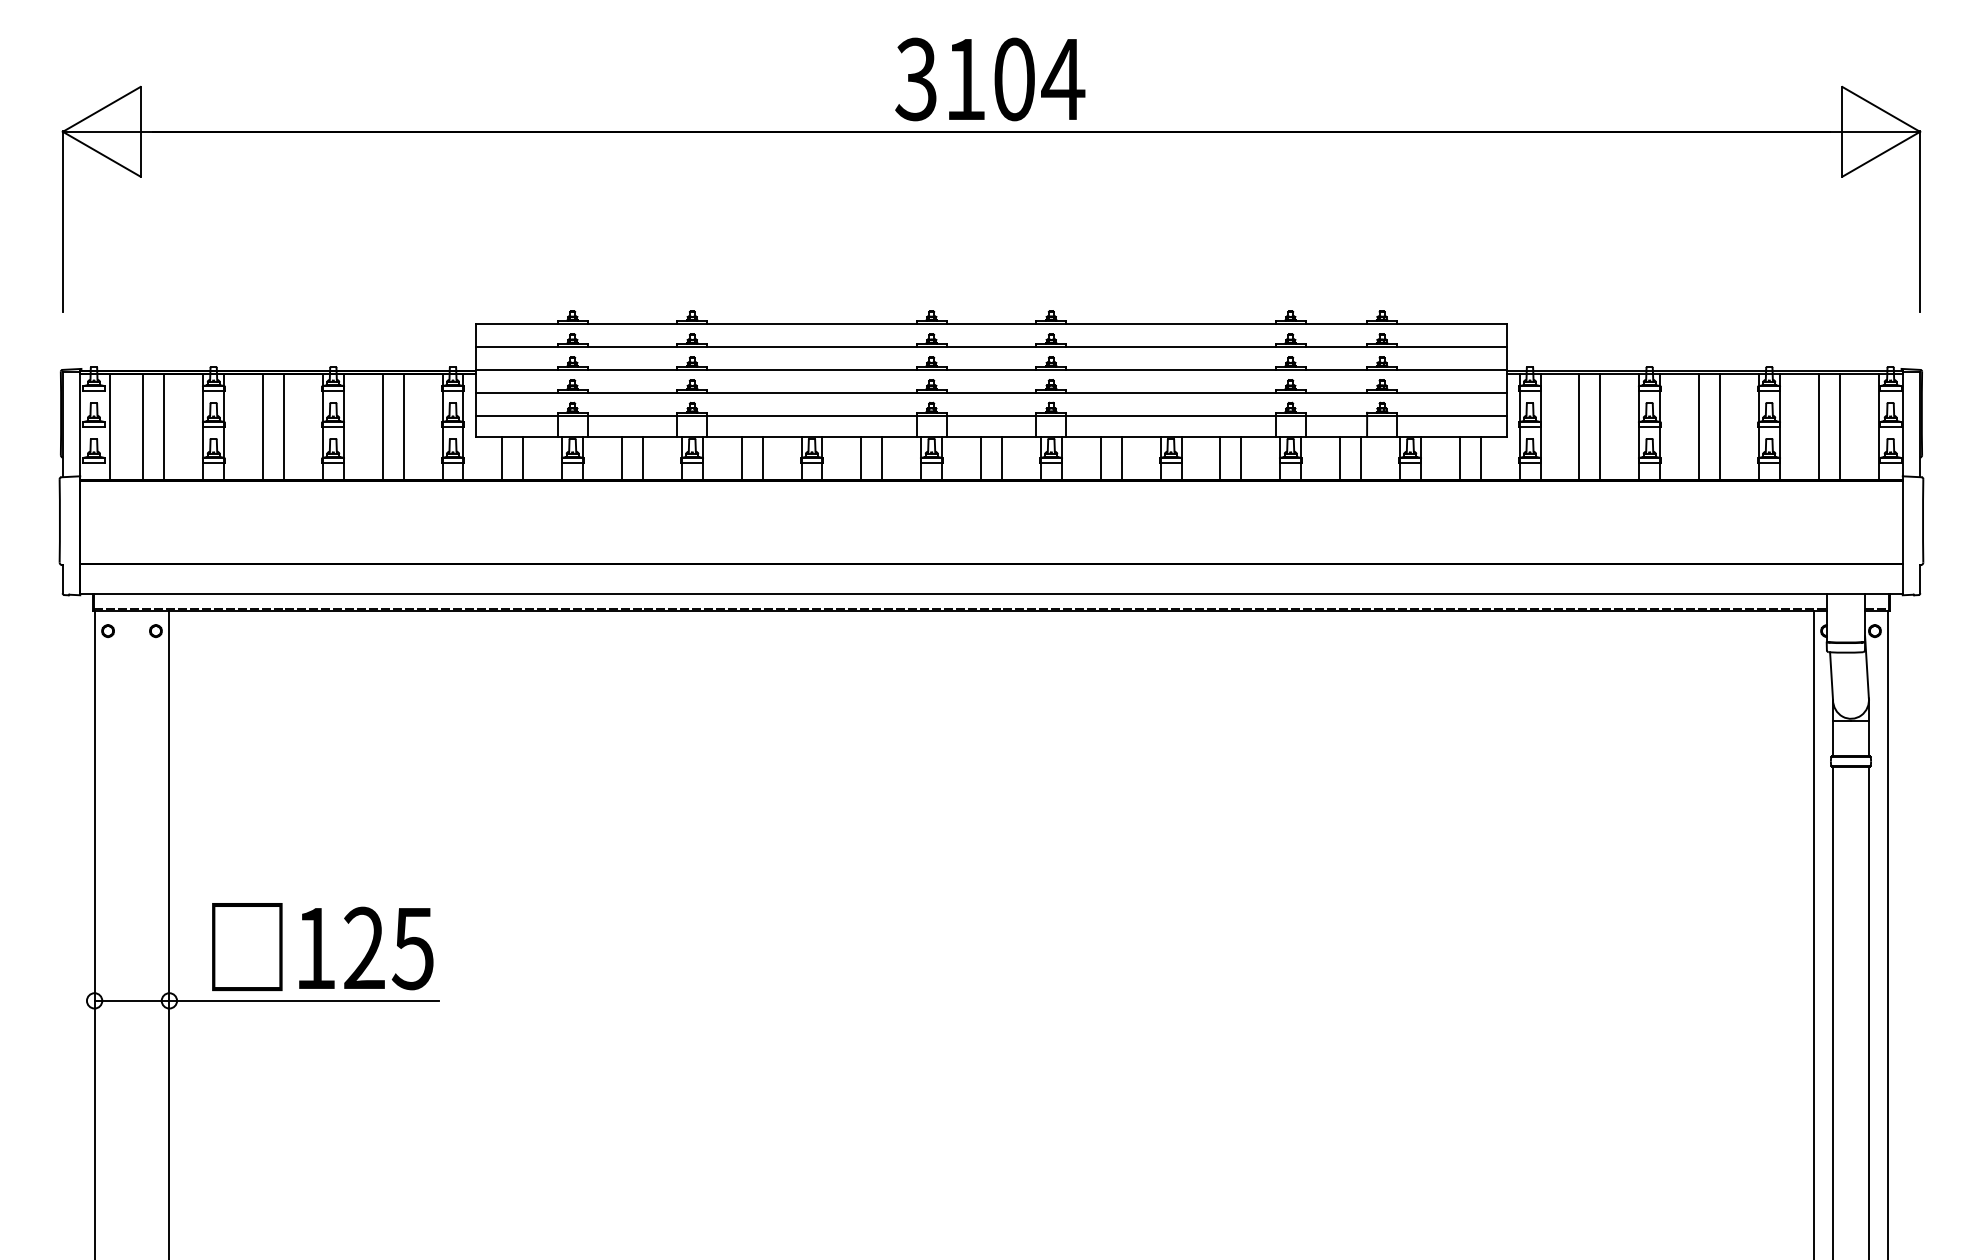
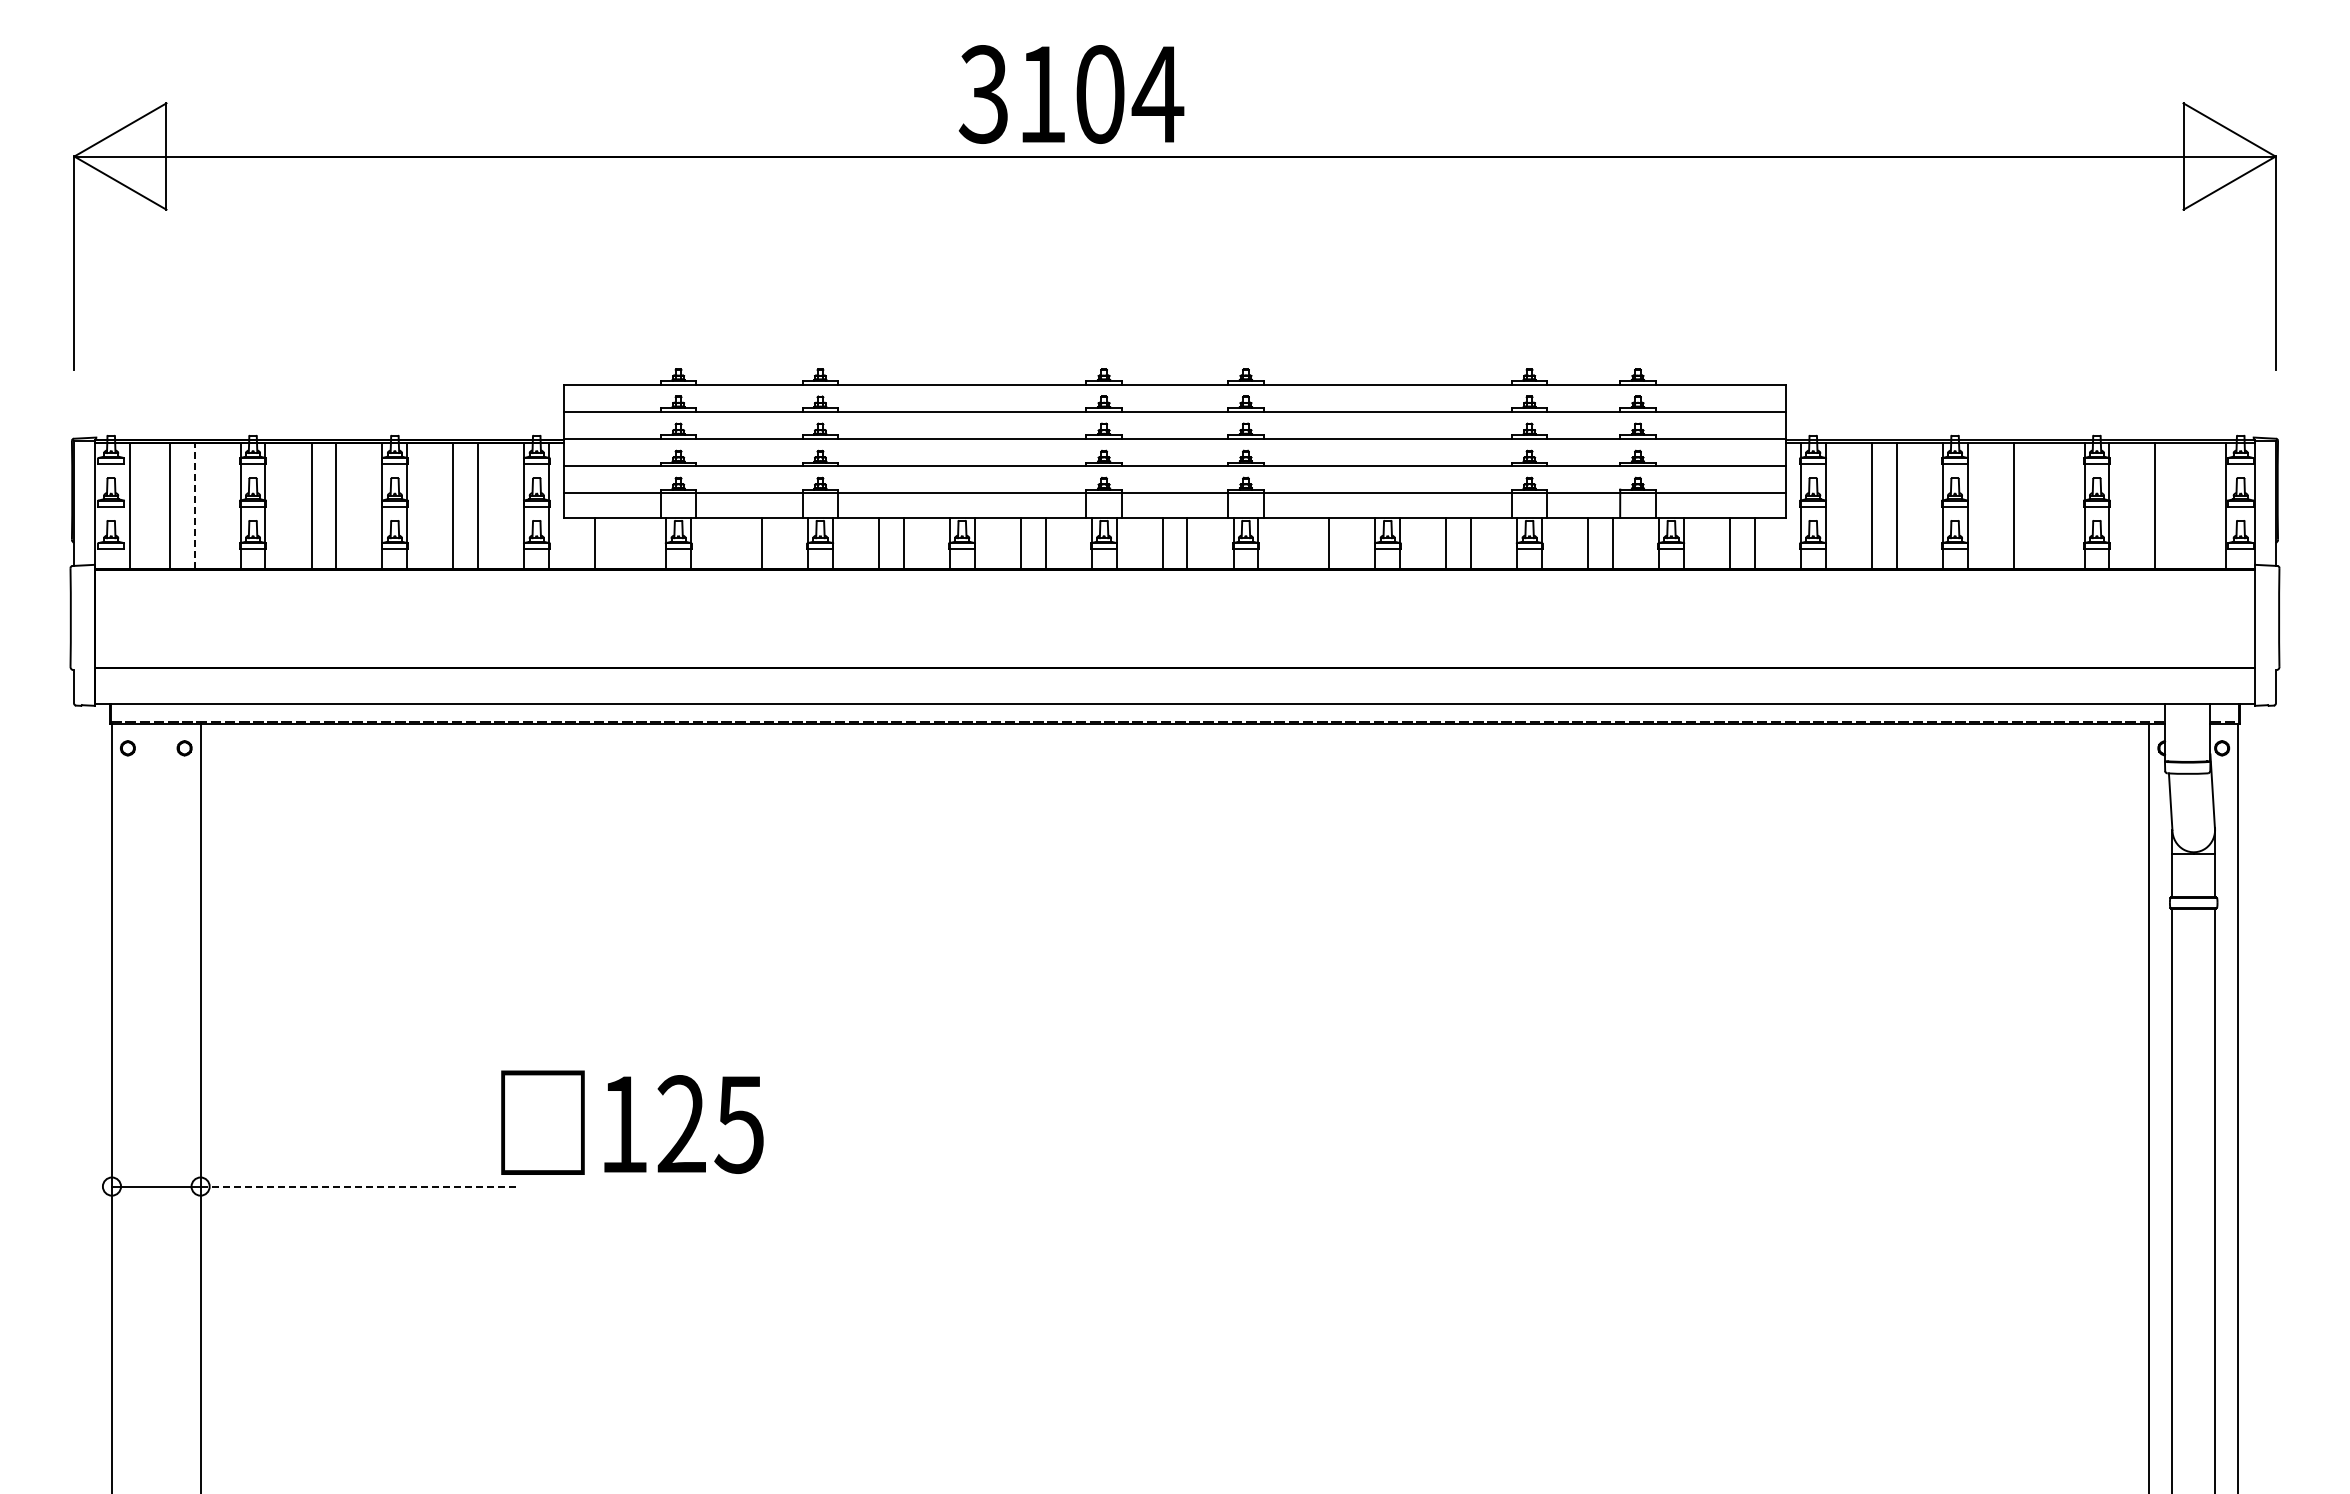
text: (990, 79) -> (1071, 94), moved
line: (164, 426) -> (194, 505), solid -> dashed
line: (1720, 427) -> (2038, 506), removed
line: (1839, 427) -> (2180, 506), removed
line: (523, 458) -> (620, 543), removed
line: (622, 458) -> (737, 543), removed
line: (1100, 458) -> (1304, 543), removed
text: (322, 946) -> (632, 1122), moved
line: (304, 1000) -> (360, 1186), solid -> dashed

